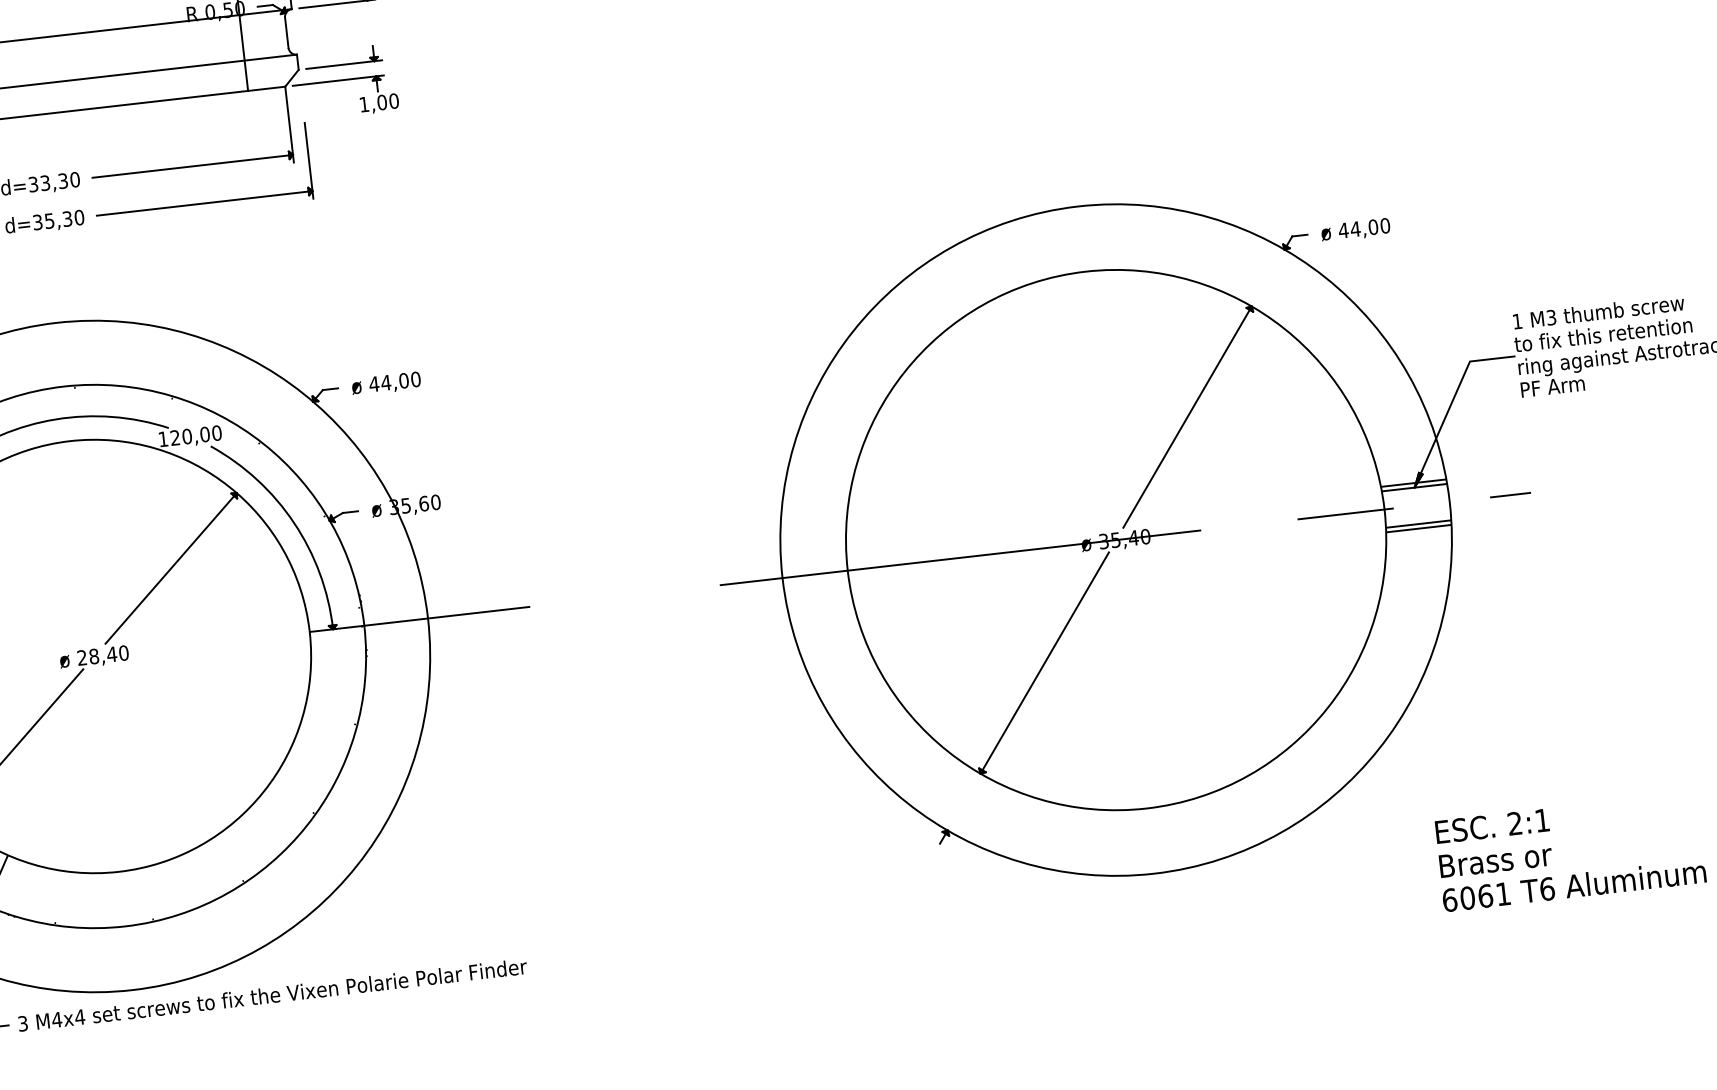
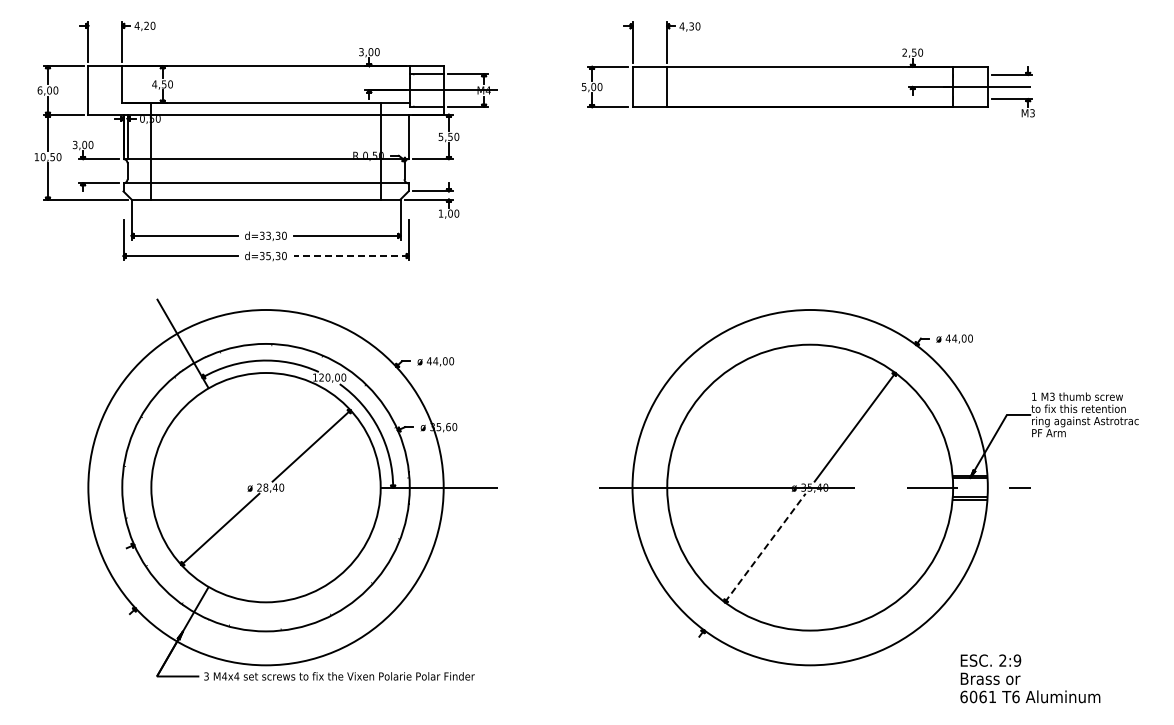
line: (203, 204) -> (350, 256), solid -> dashed
line: (1045, 663) -> (765, 548), solid -> dashed
text: (1542, 820) -> (1017, 660), 2:1 -> 2:9

